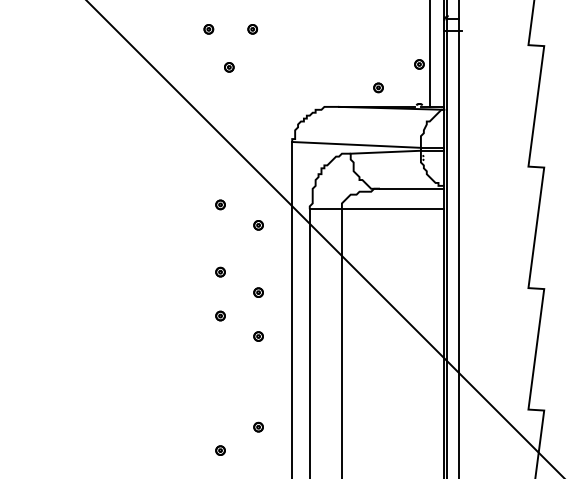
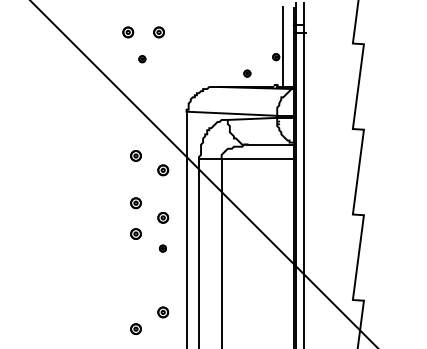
part: (208, 29) -> (127, 32), size x1.6
part: (252, 29) -> (158, 32), size x1.6
part: (220, 204) -> (136, 155), size x1.6
part: (257, 225) -> (162, 170), size x1.6
part: (220, 272) -> (136, 203), size x1.6
part: (257, 292) -> (162, 217), size x1.6
part: (220, 316) -> (136, 234), size x1.6
part: (257, 427) -> (162, 312), size x1.6
part: (220, 450) -> (136, 328), size x1.6

